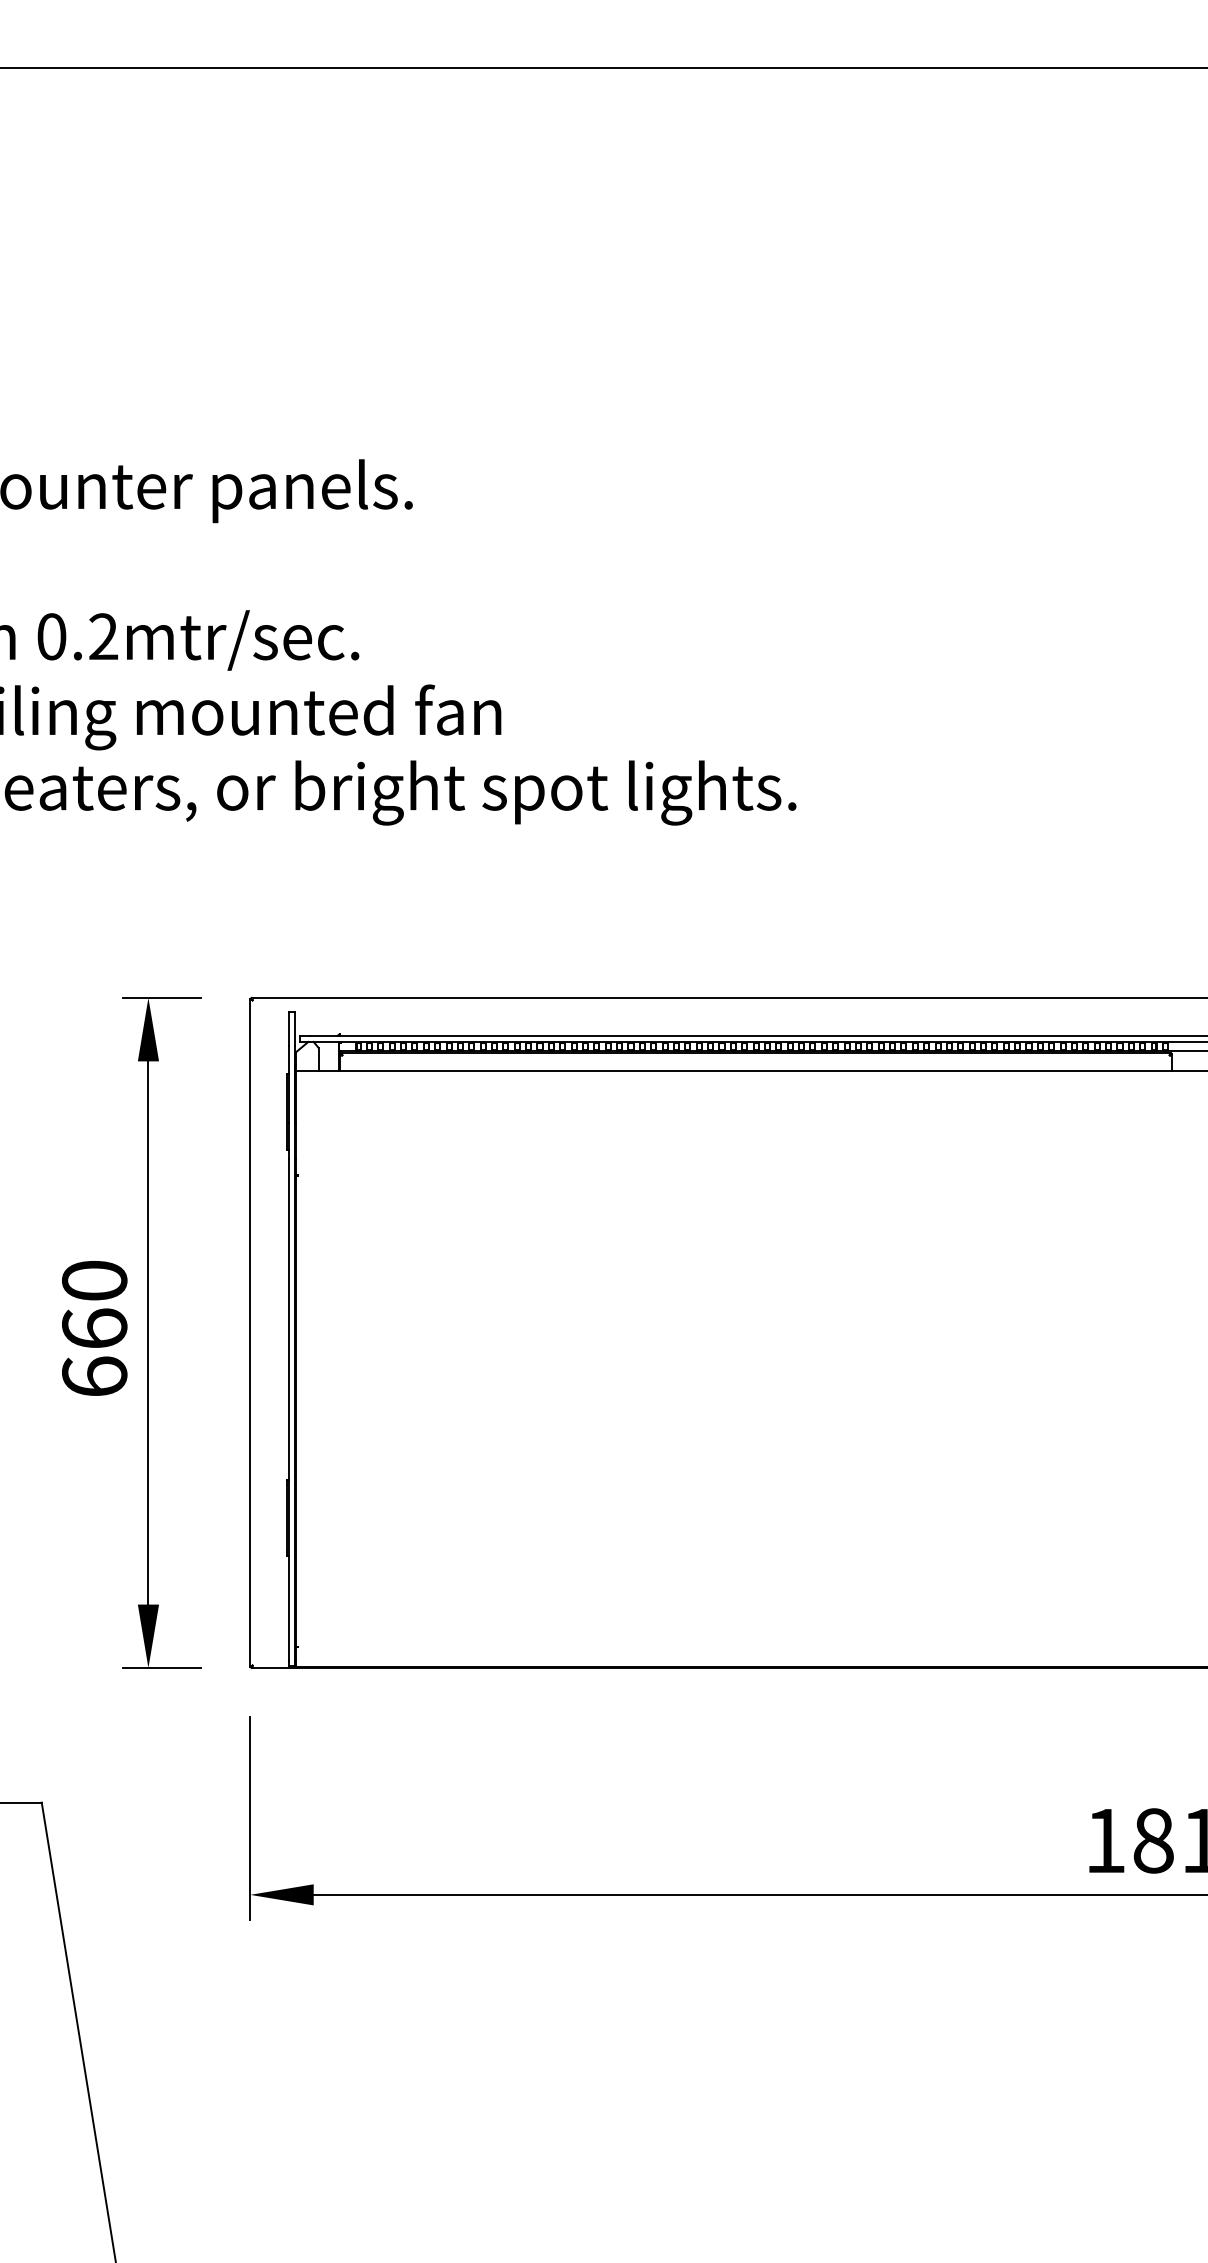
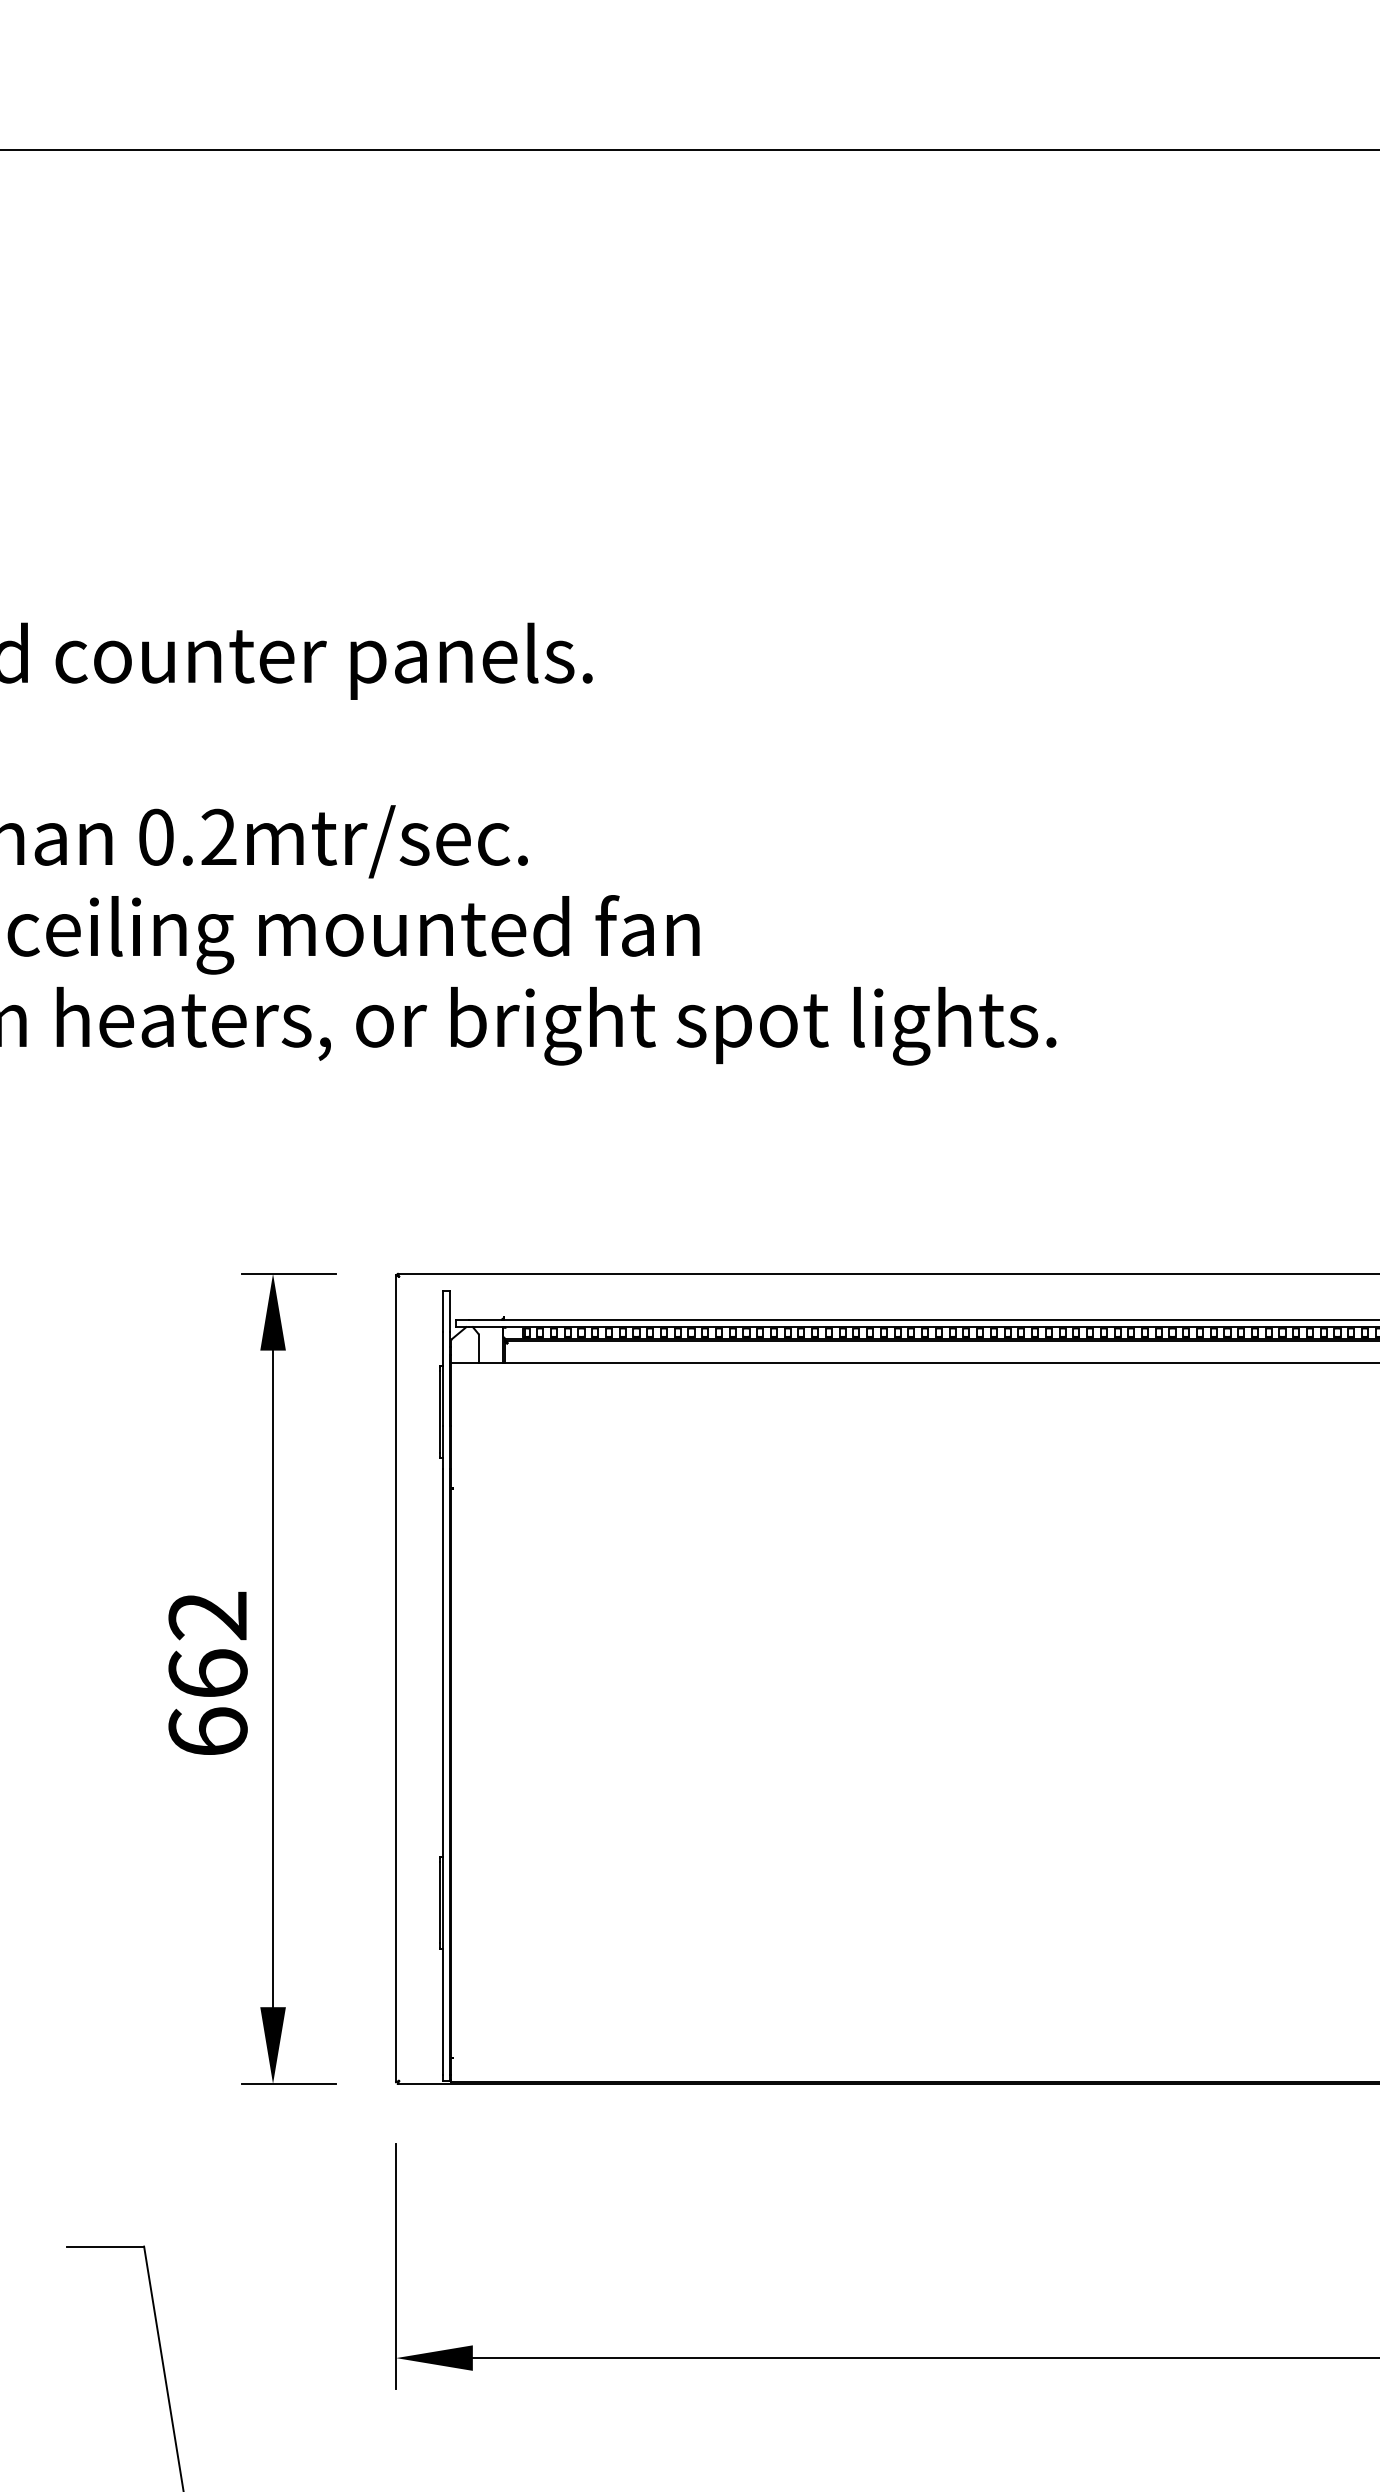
text: (94, 1280) -> (207, 1615), 660 -> 662

